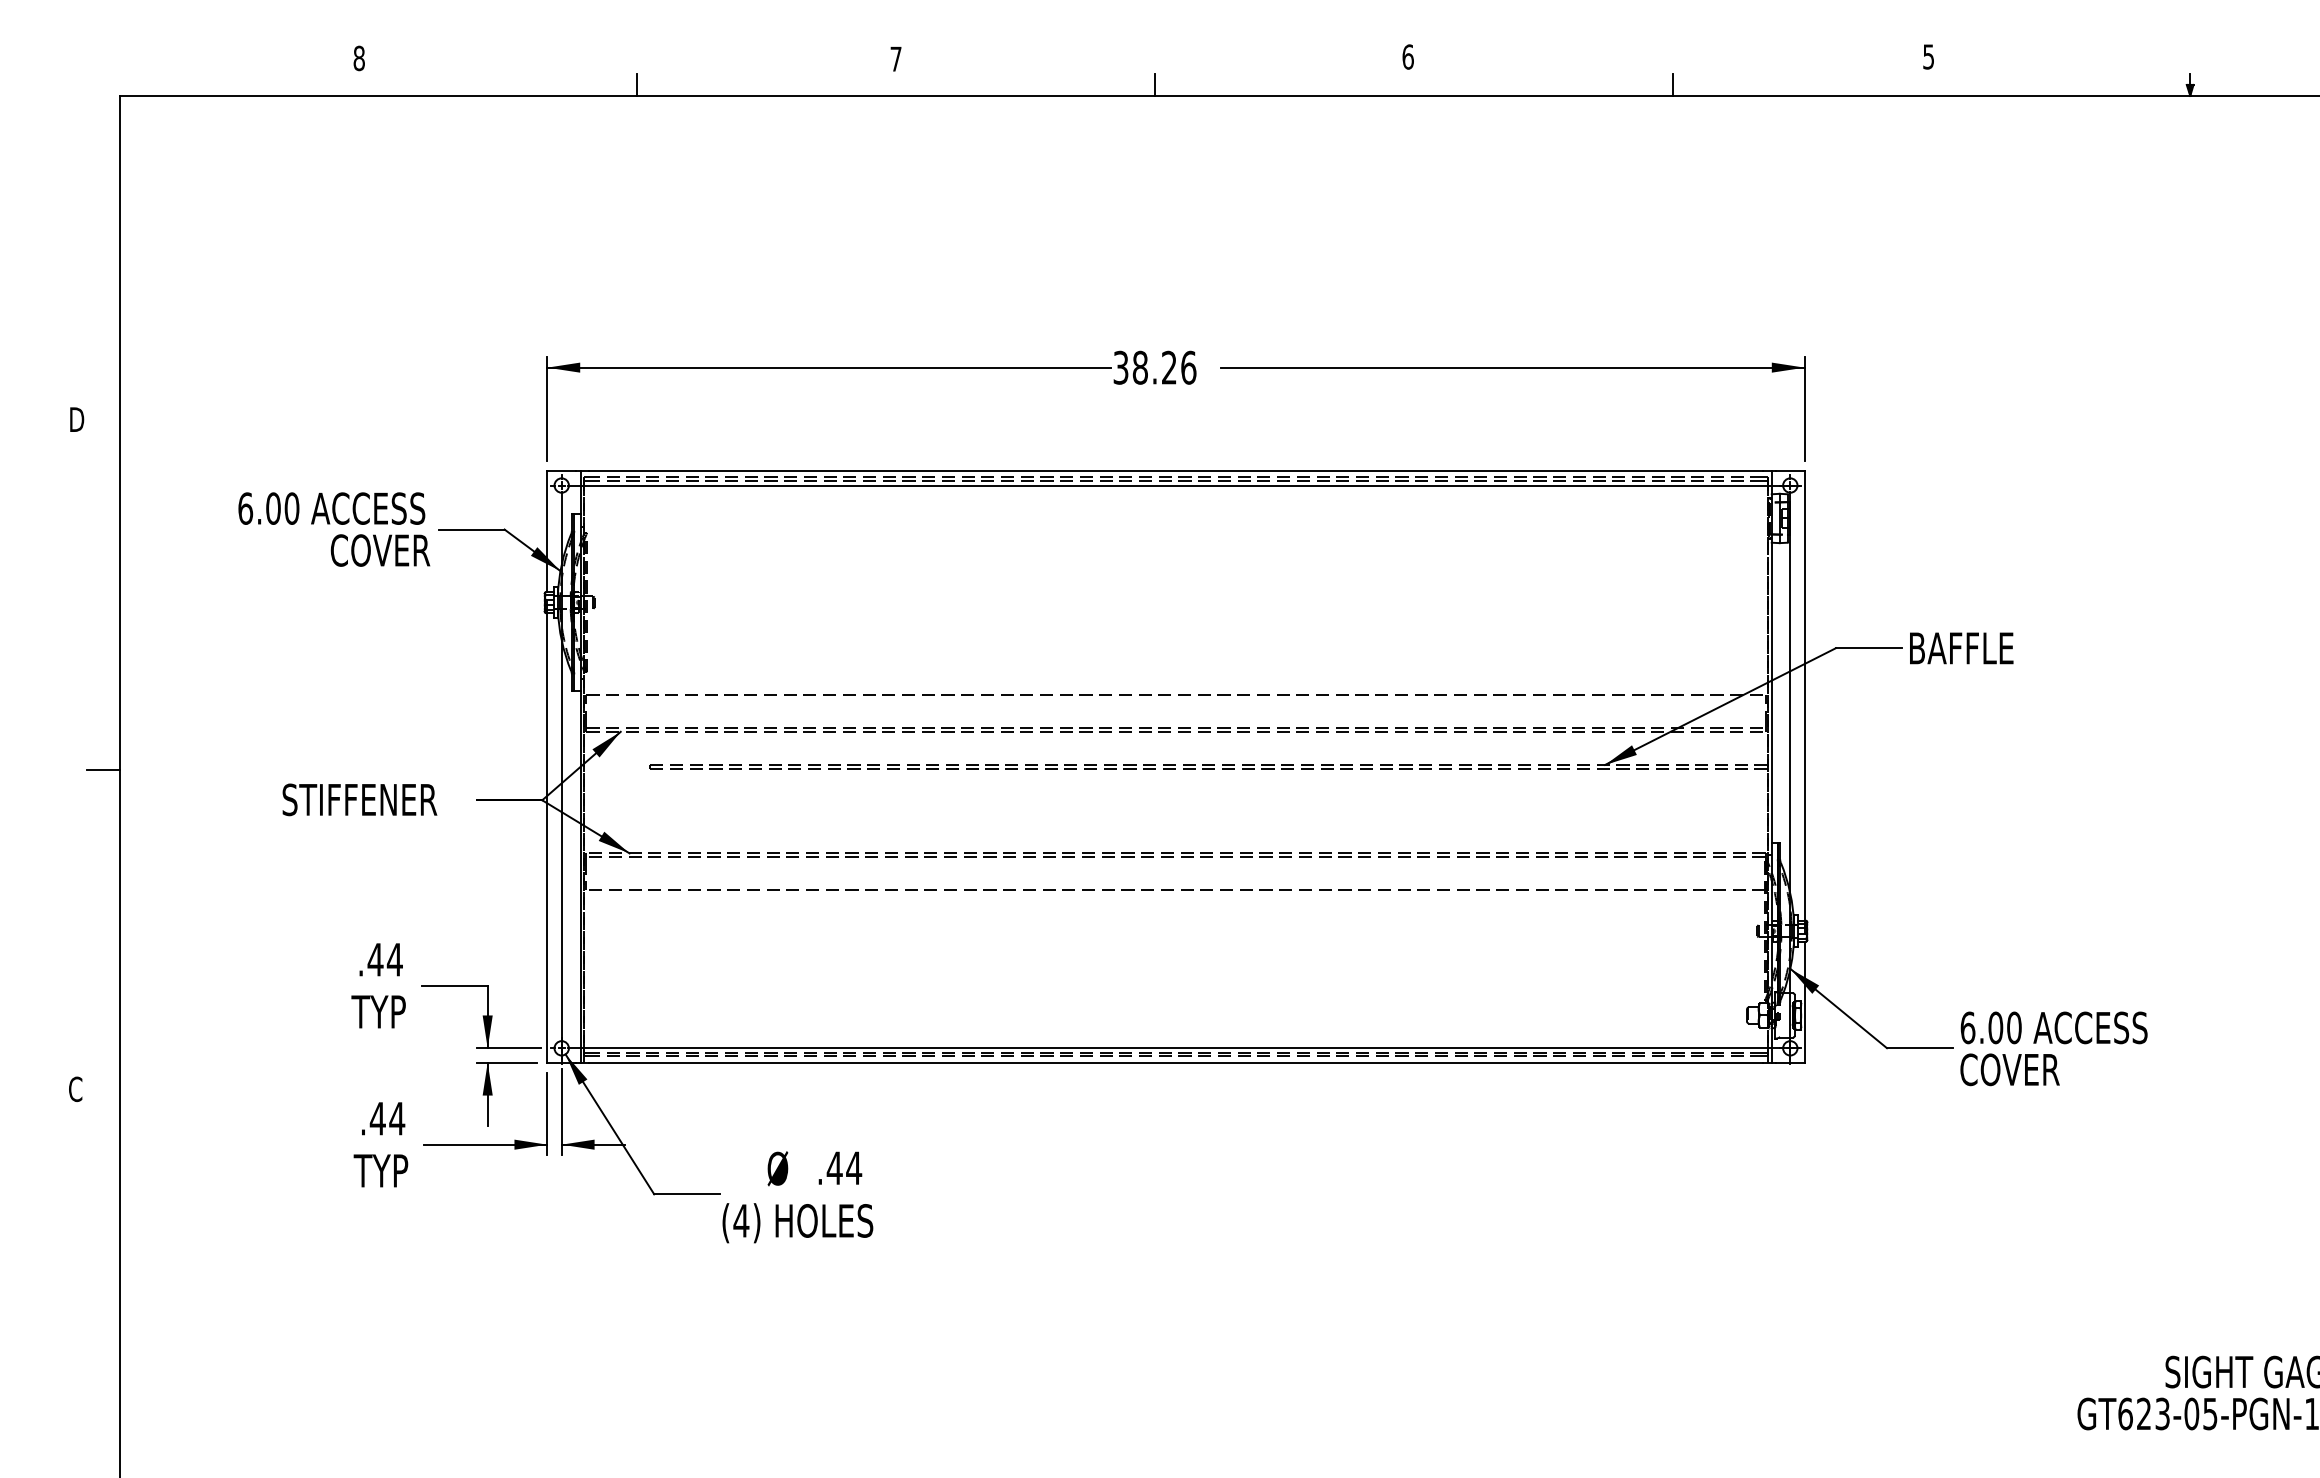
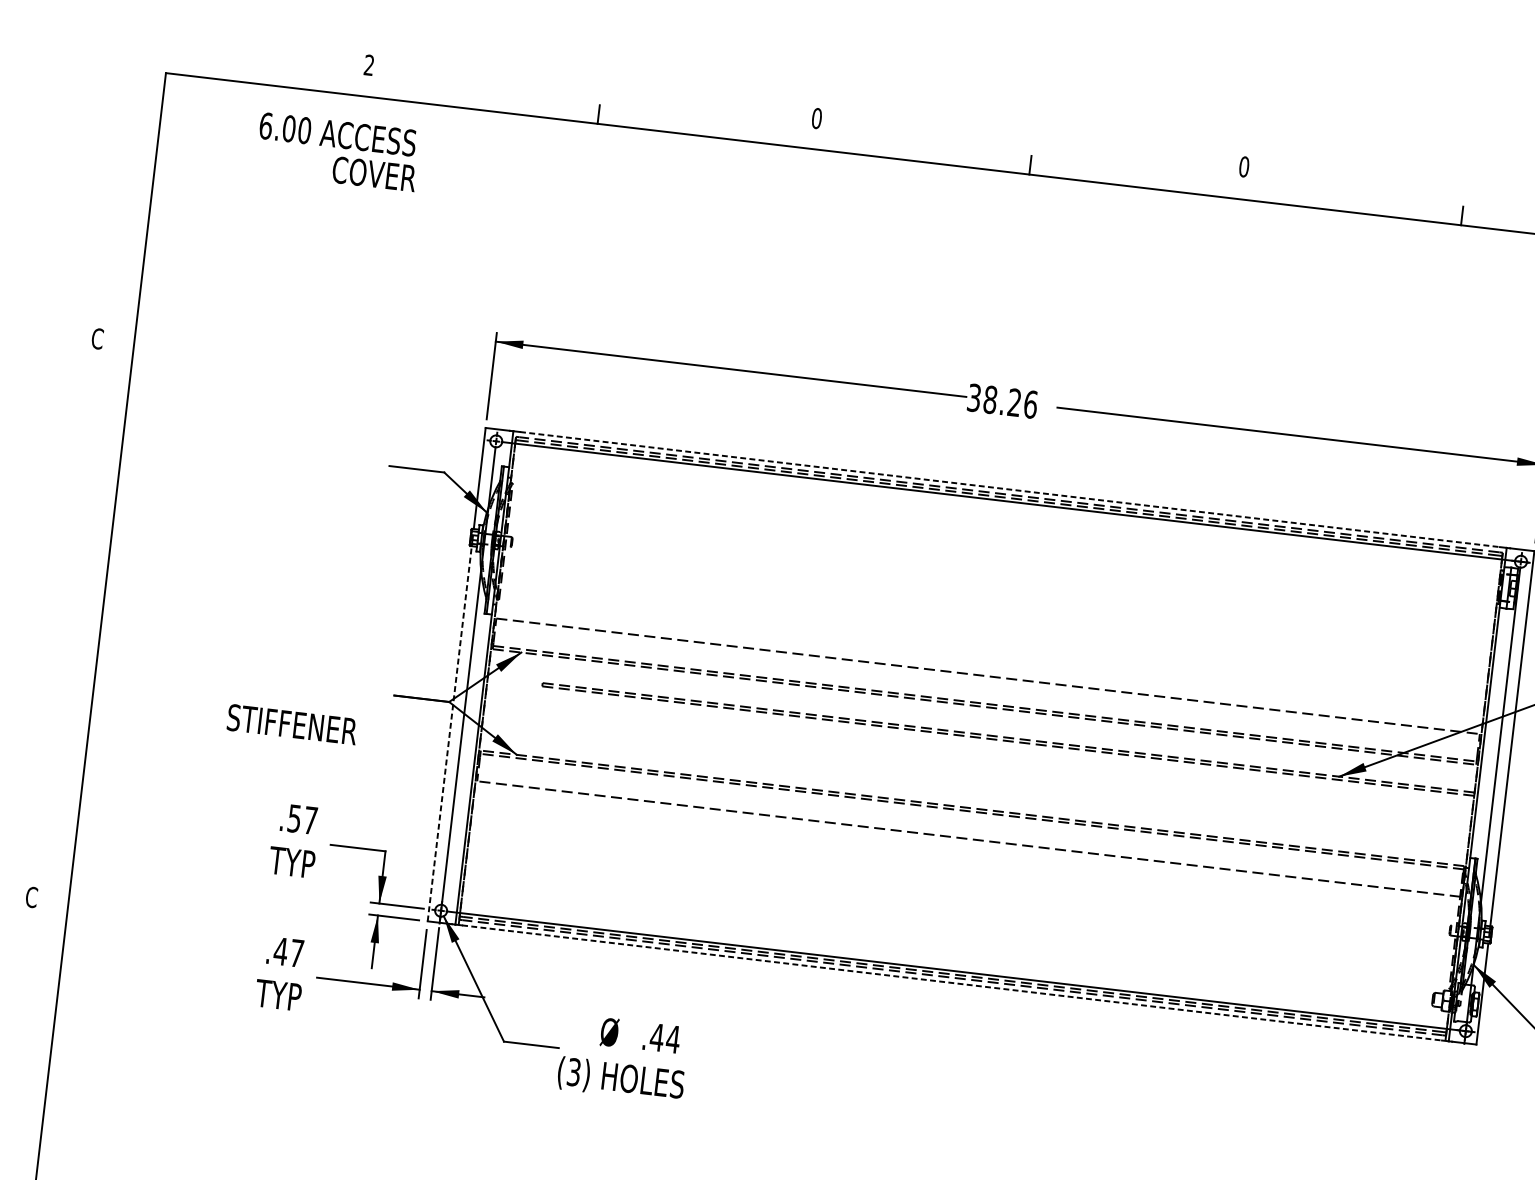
text: (1407, 56) -> (1243, 166), 6 -> 0
text: (358, 58) -> (368, 65), 8 -> 2
text: (895, 58) -> (816, 117), 7 -> 0
text: (76, 419) -> (98, 338), D -> C
line: (1176, 471) -> (1010, 489), solid -> dashed
text: (334, 529) -> (338, 152), moved
line: (103, 769) -> (86, 633), removed
text: (359, 799) -> (292, 724), moved
line: (547, 837) -> (449, 733), solid -> dashed
text: (384, 959) -> (302, 819), .44 -> .57
line: (1176, 1062) -> (952, 982), solid -> dashed
text: (397, 1118) -> (297, 953), .44 -> .47
text: (741, 1220) -> (574, 1072), (4) -> (3)

